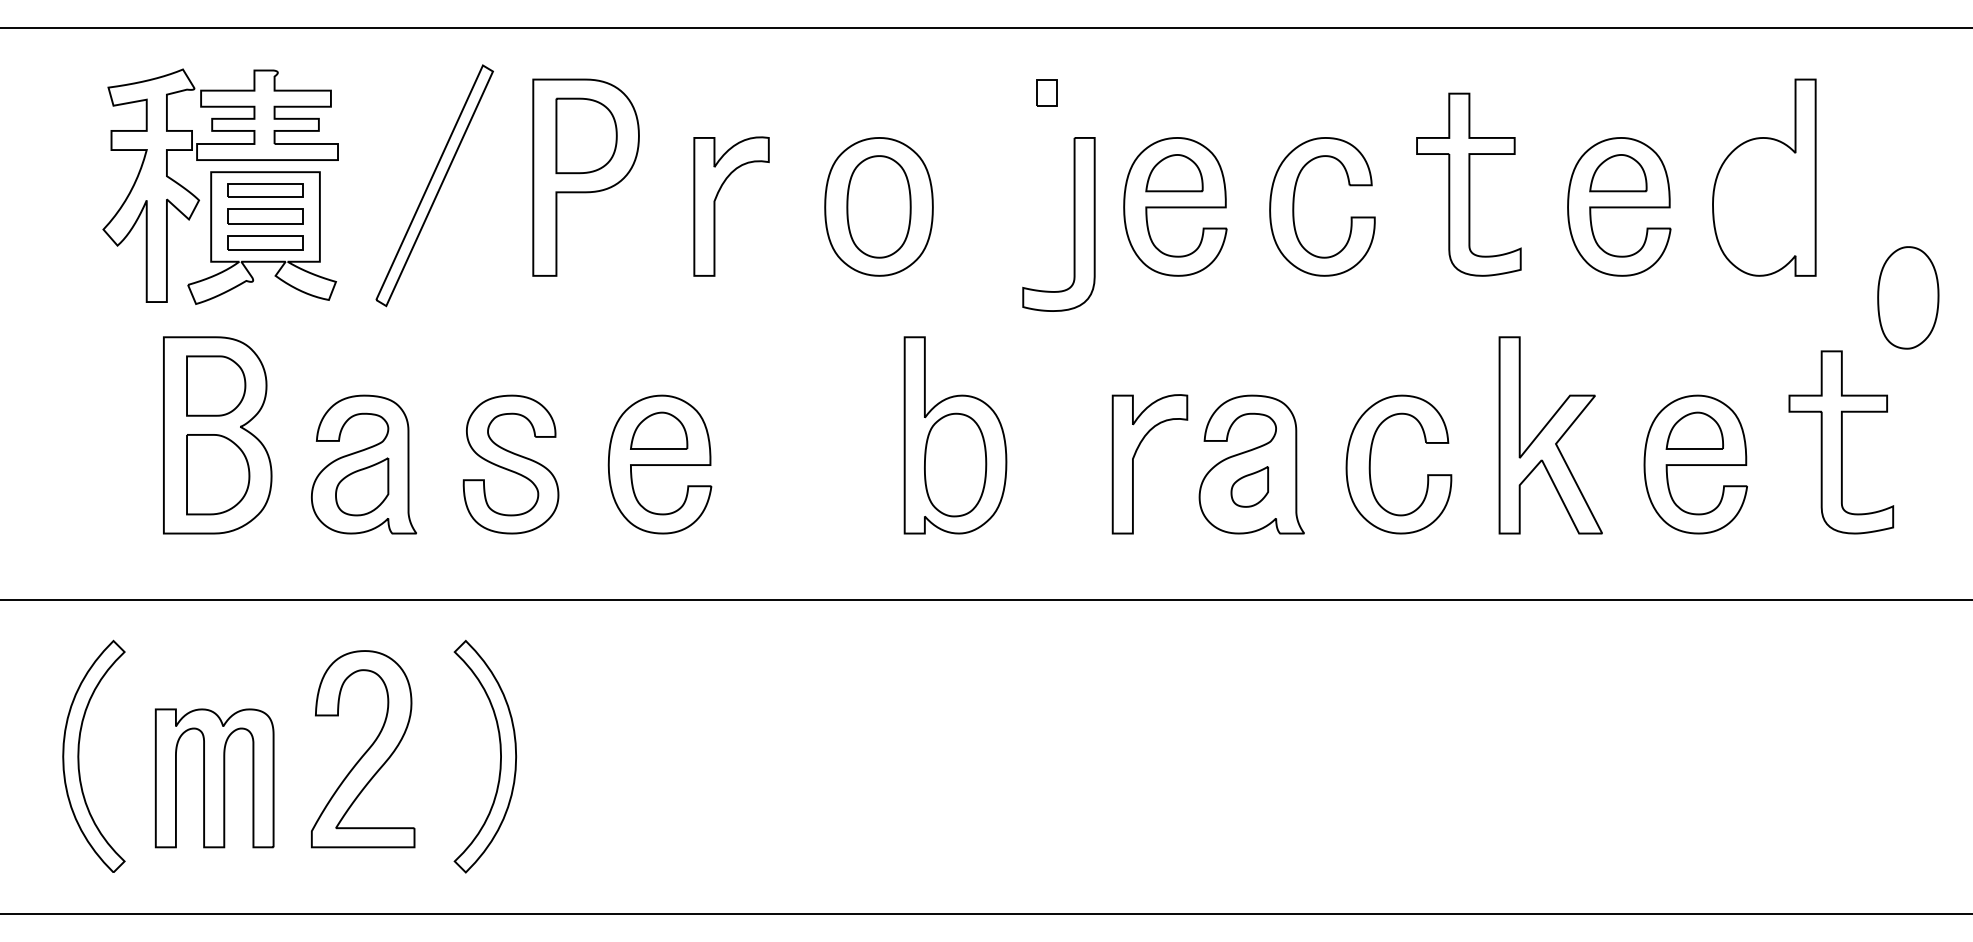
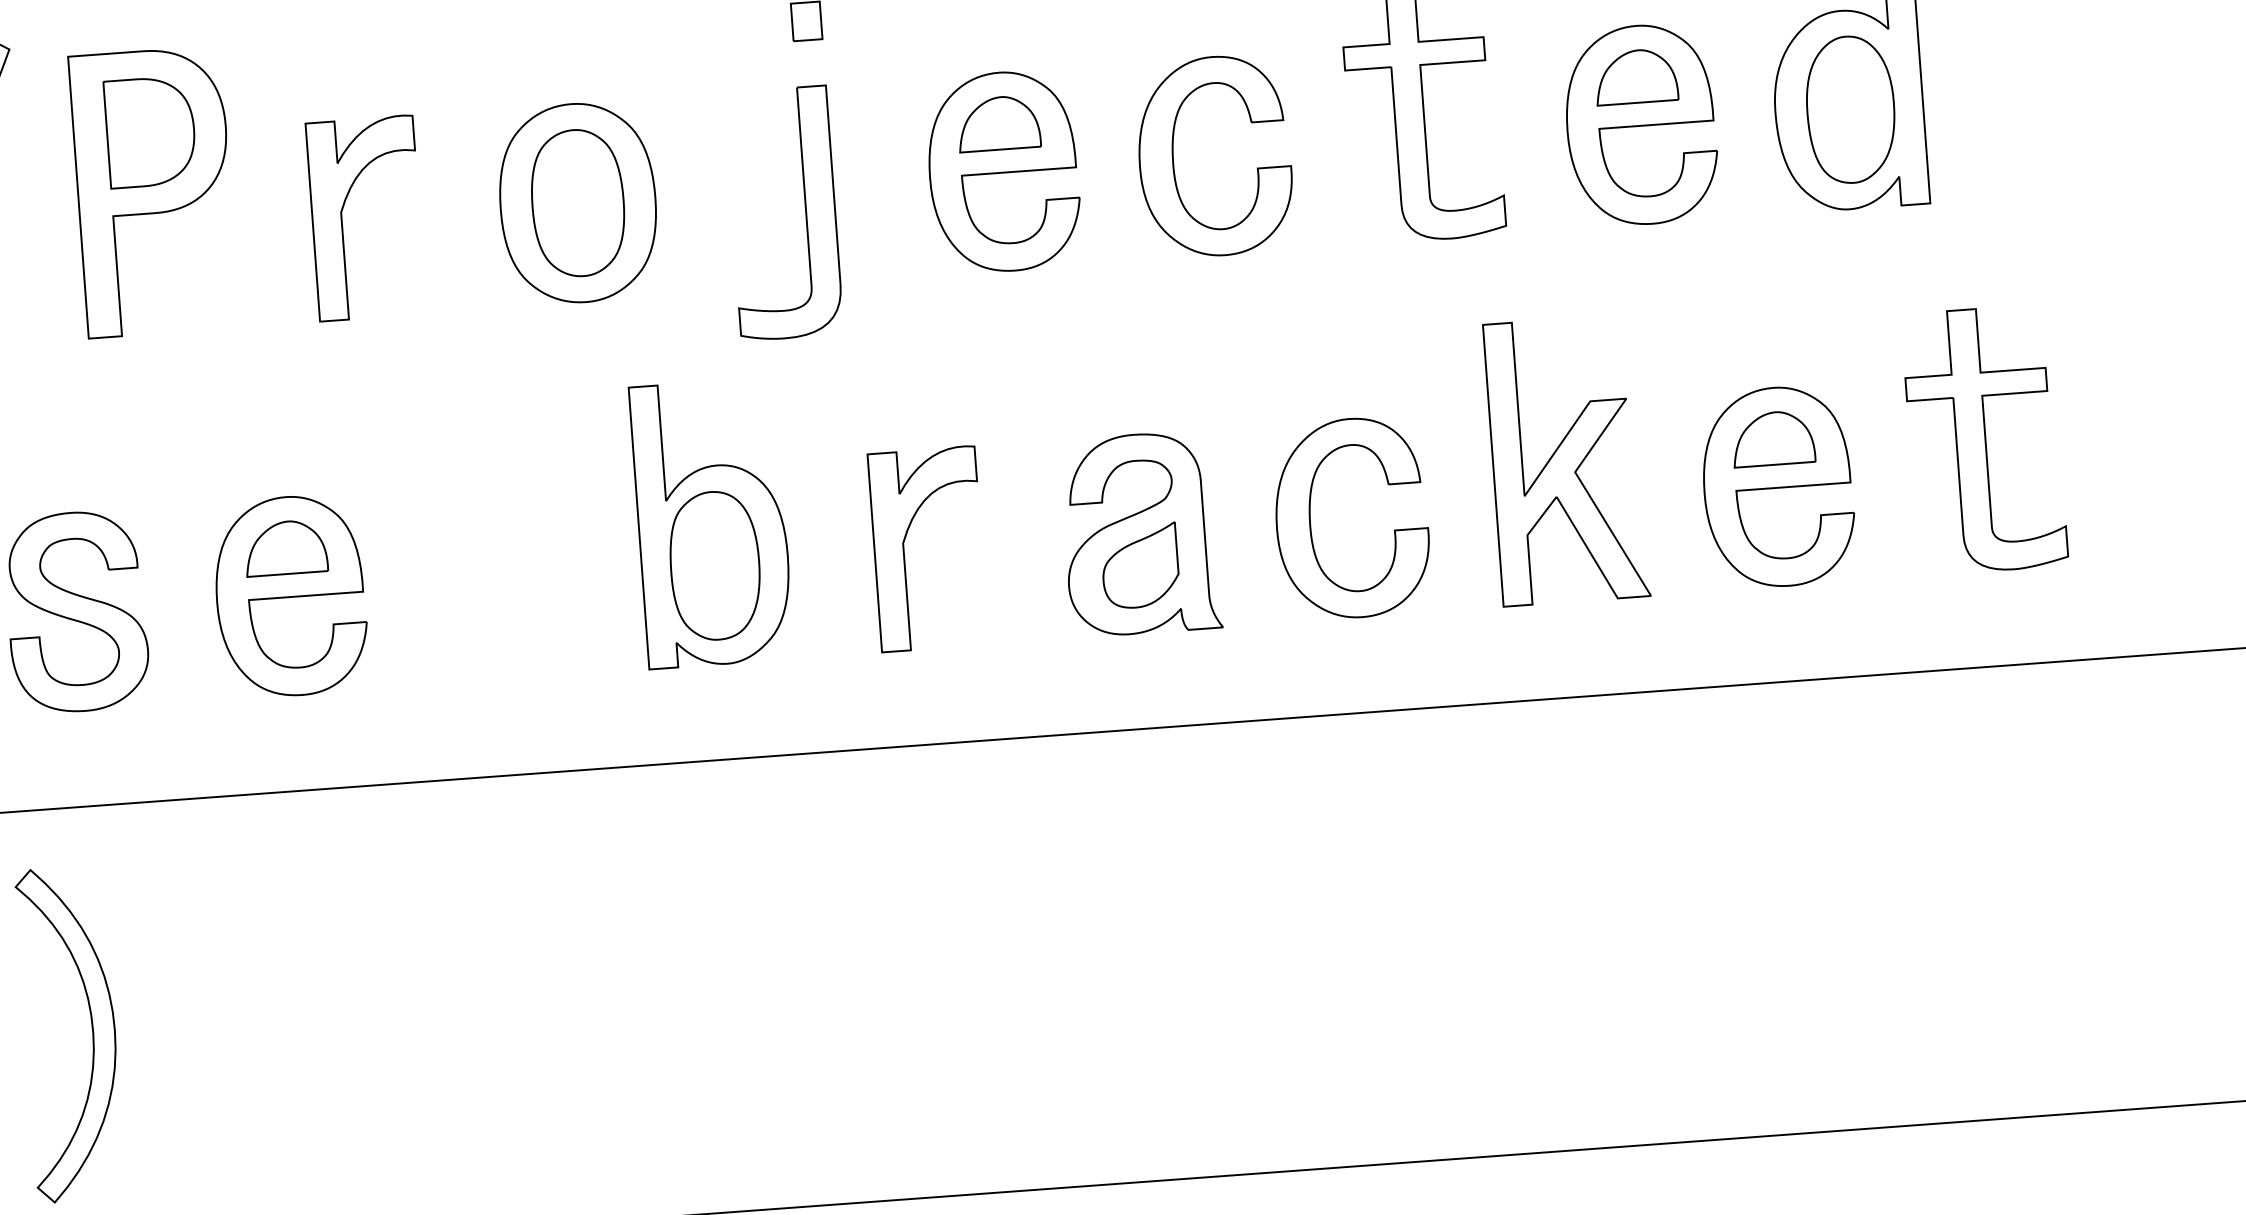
part: (1073, 224) -> (804, 211), moved
part: (1908, 297) -> (1850, 109), moved
part: (1133, 464) -> (904, 551), moved
part: (1249, 486) -> (1139, 565), size x1.43

